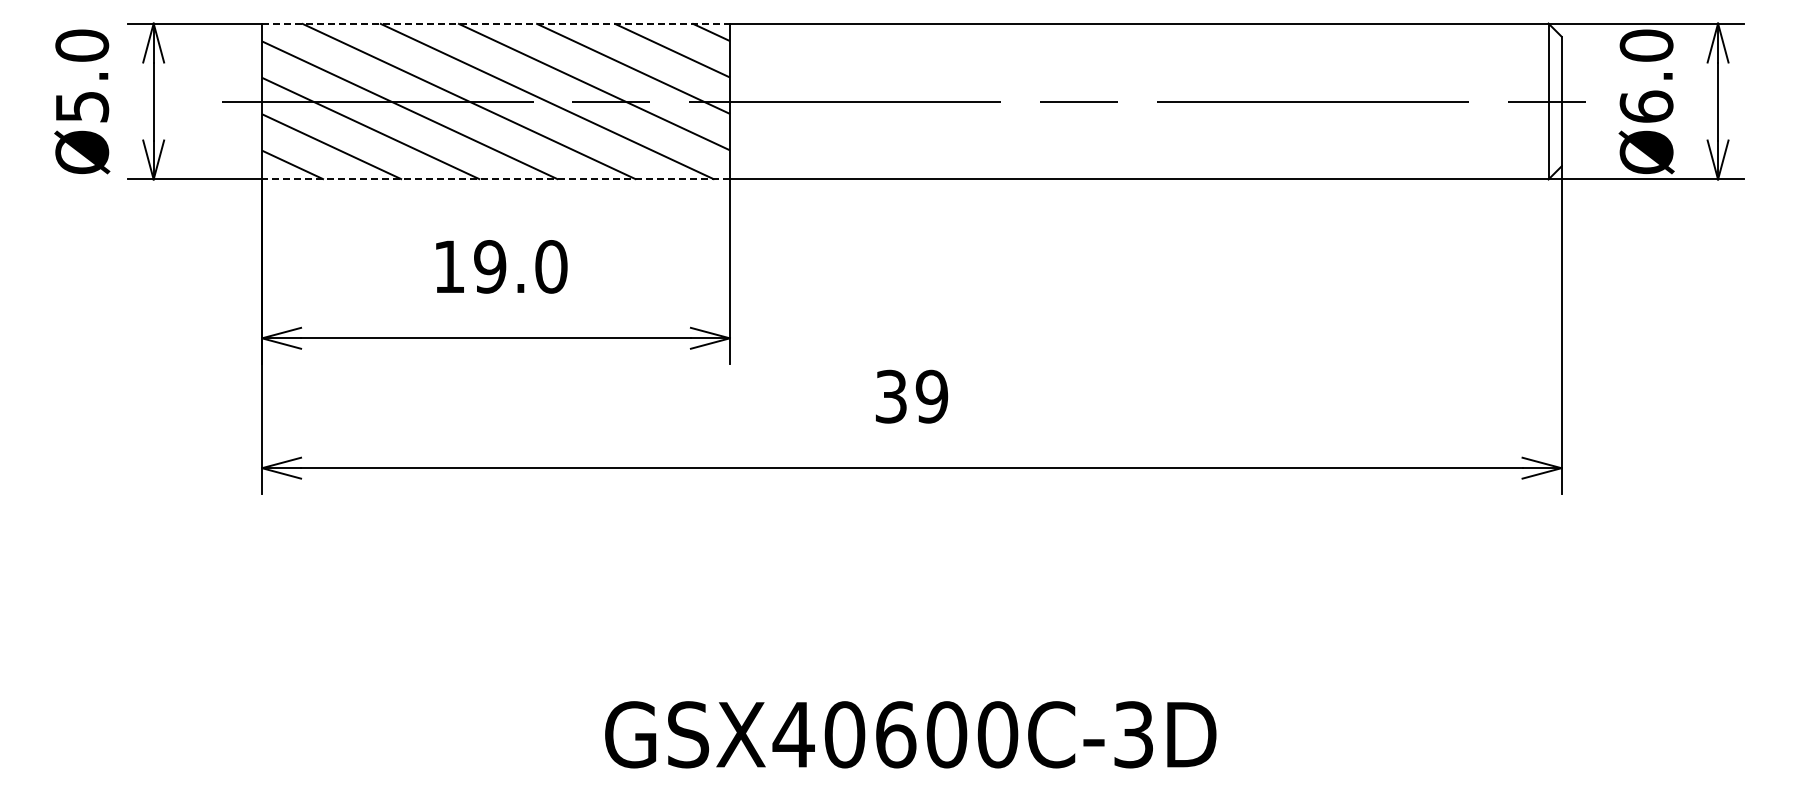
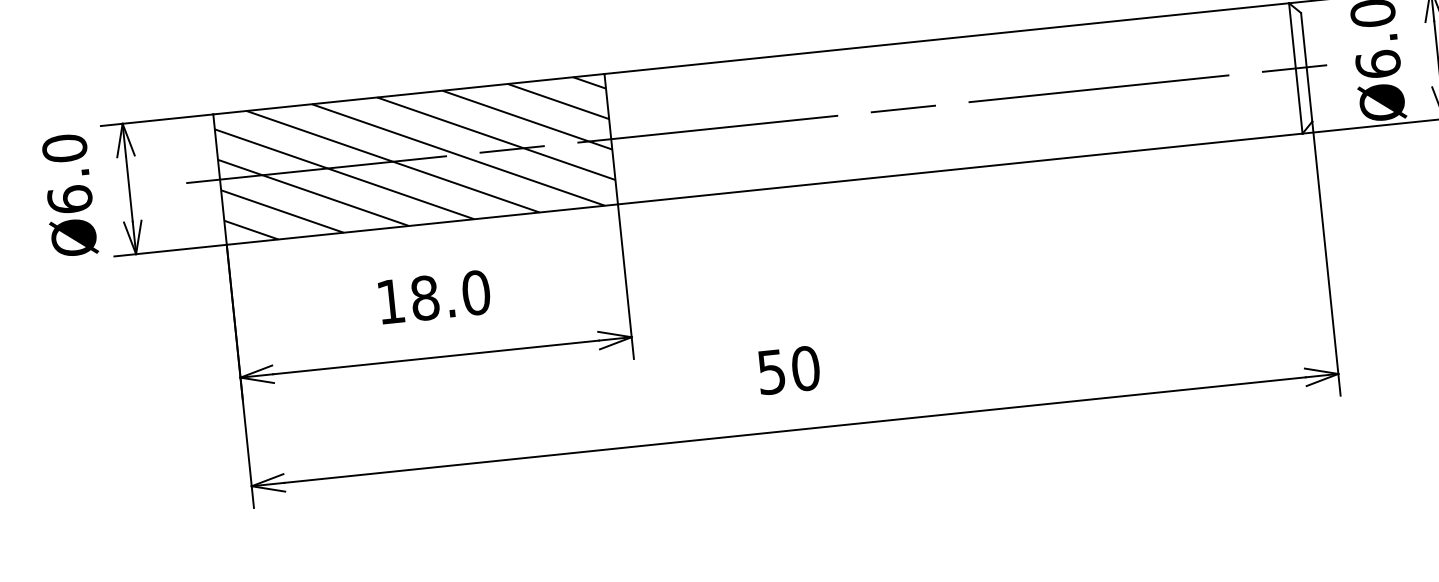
line: (496, 23) -> (409, 94), dashed -> solid
text: (82, 106) -> (70, 199), Ø5.0 -> Ø6.0
line: (496, 179) -> (422, 224), dashed -> solid
text: (490, 266) -> (425, 297), 19.0 -> 18.0
text: (912, 396) -> (789, 370), 39 -> 50

